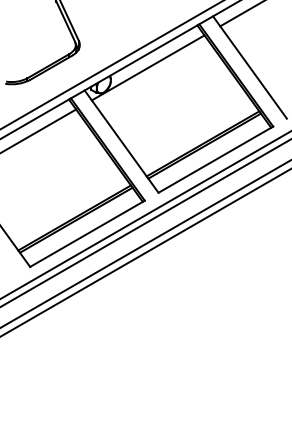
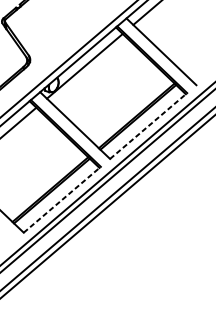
line: (216, 159) -> (149, 125), solid -> dashed
line: (87, 233) -> (62, 199), solid -> dashed

